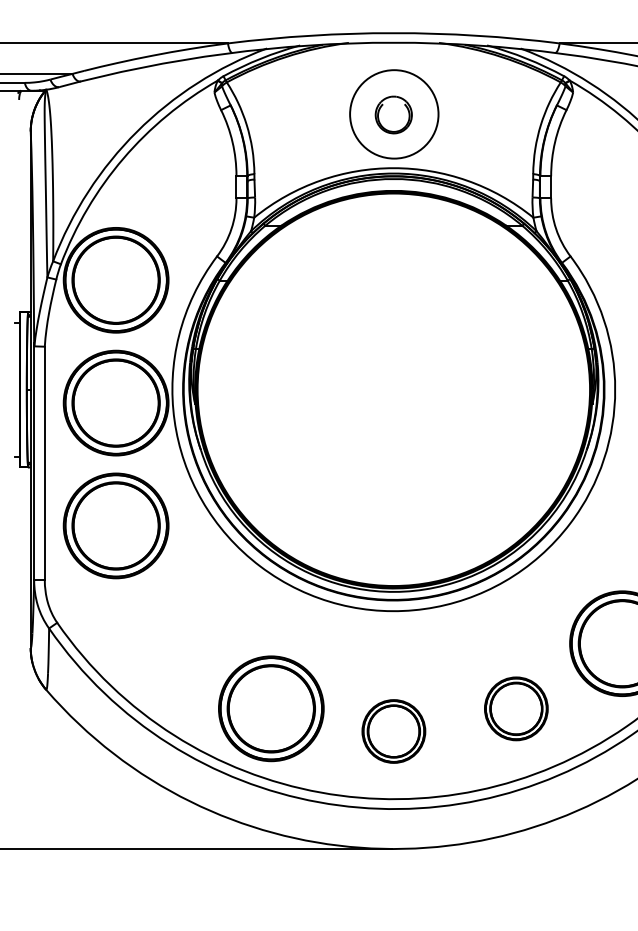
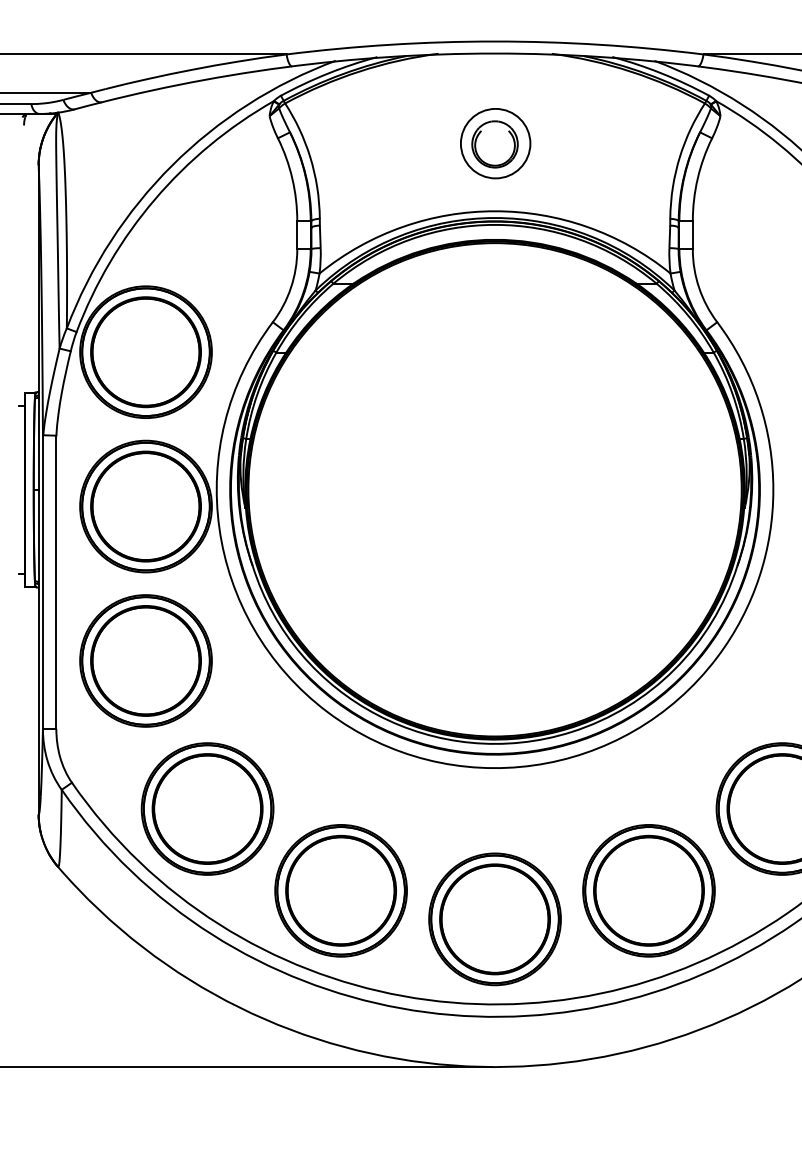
circle: (393, 114) -> (494, 143), size x0.62
part: (164, 643) -> (206, 808), added
part: (516, 708) -> (649, 890), size x1.67
part: (393, 731) -> (494, 919), size x1.67

